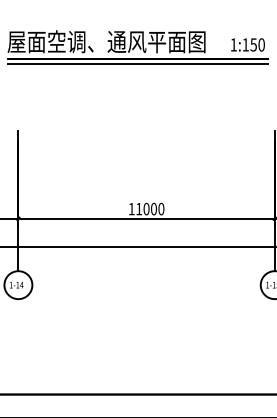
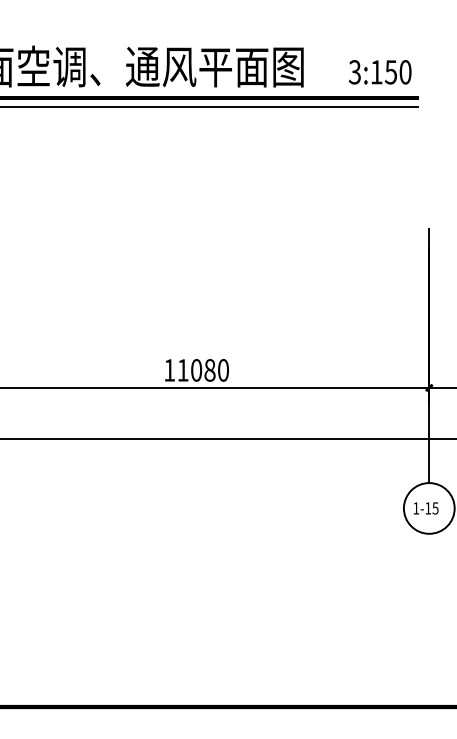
text: (233, 44) -> (354, 71), 1:150 -> 3:150
text: (153, 208) -> (209, 369), 11000 -> 11080

